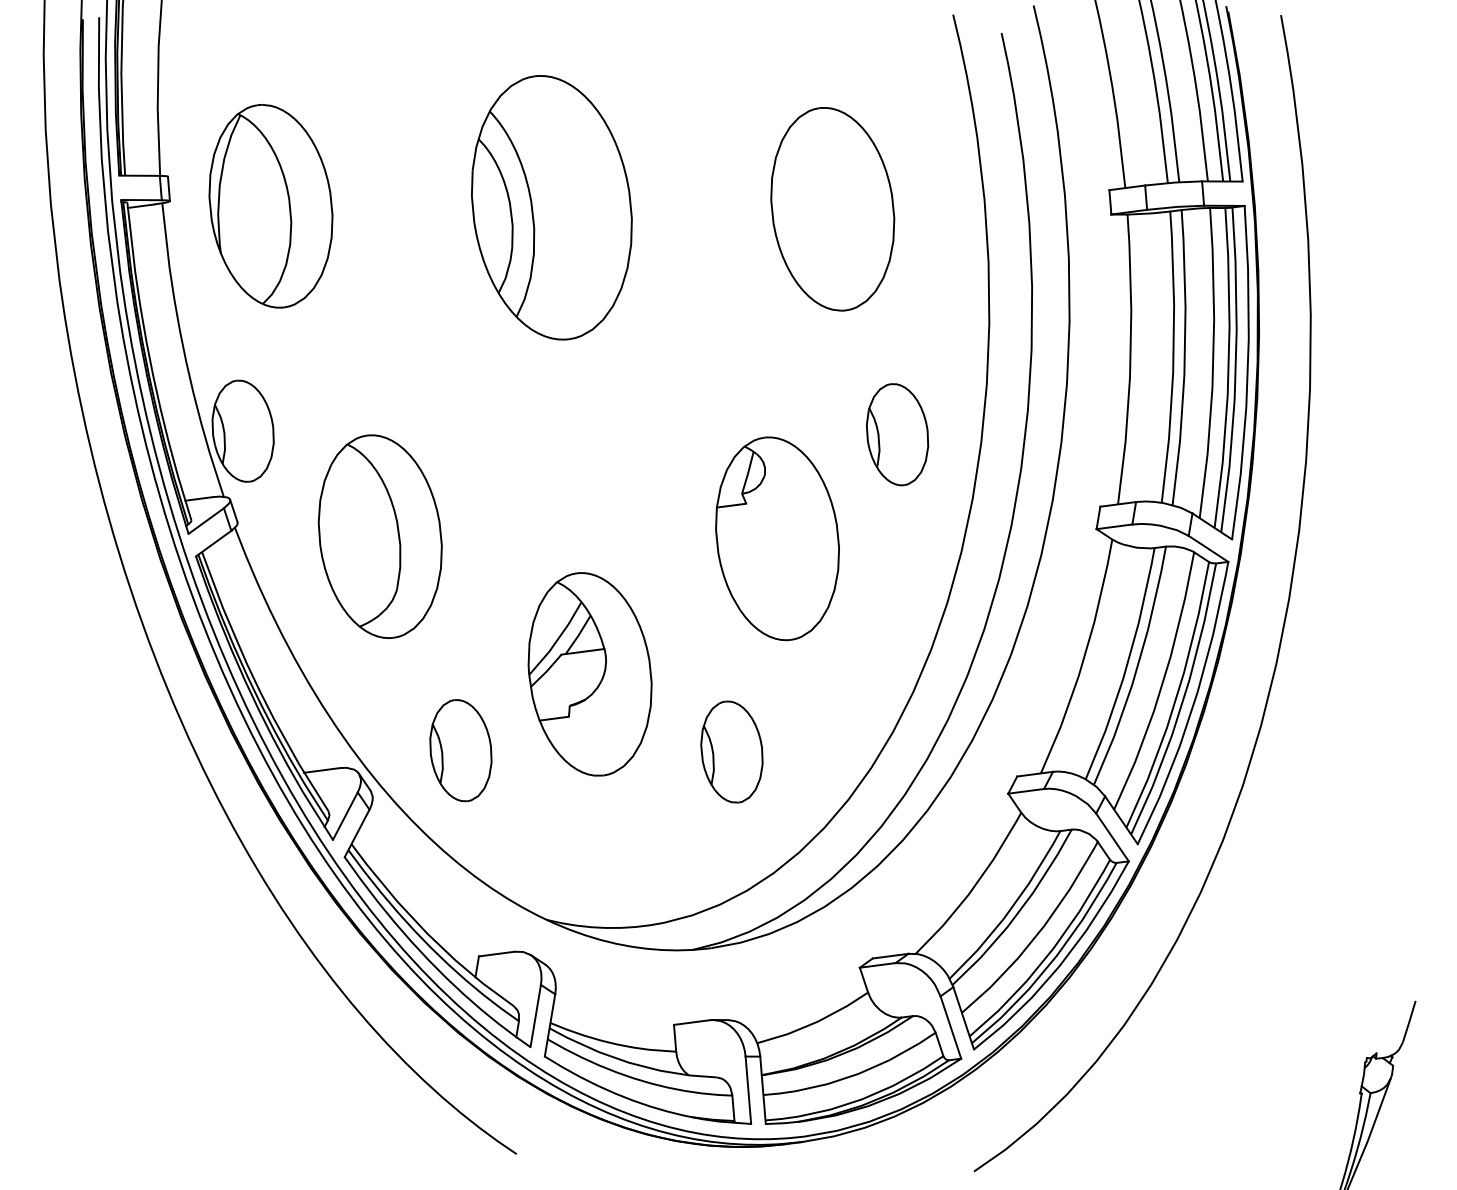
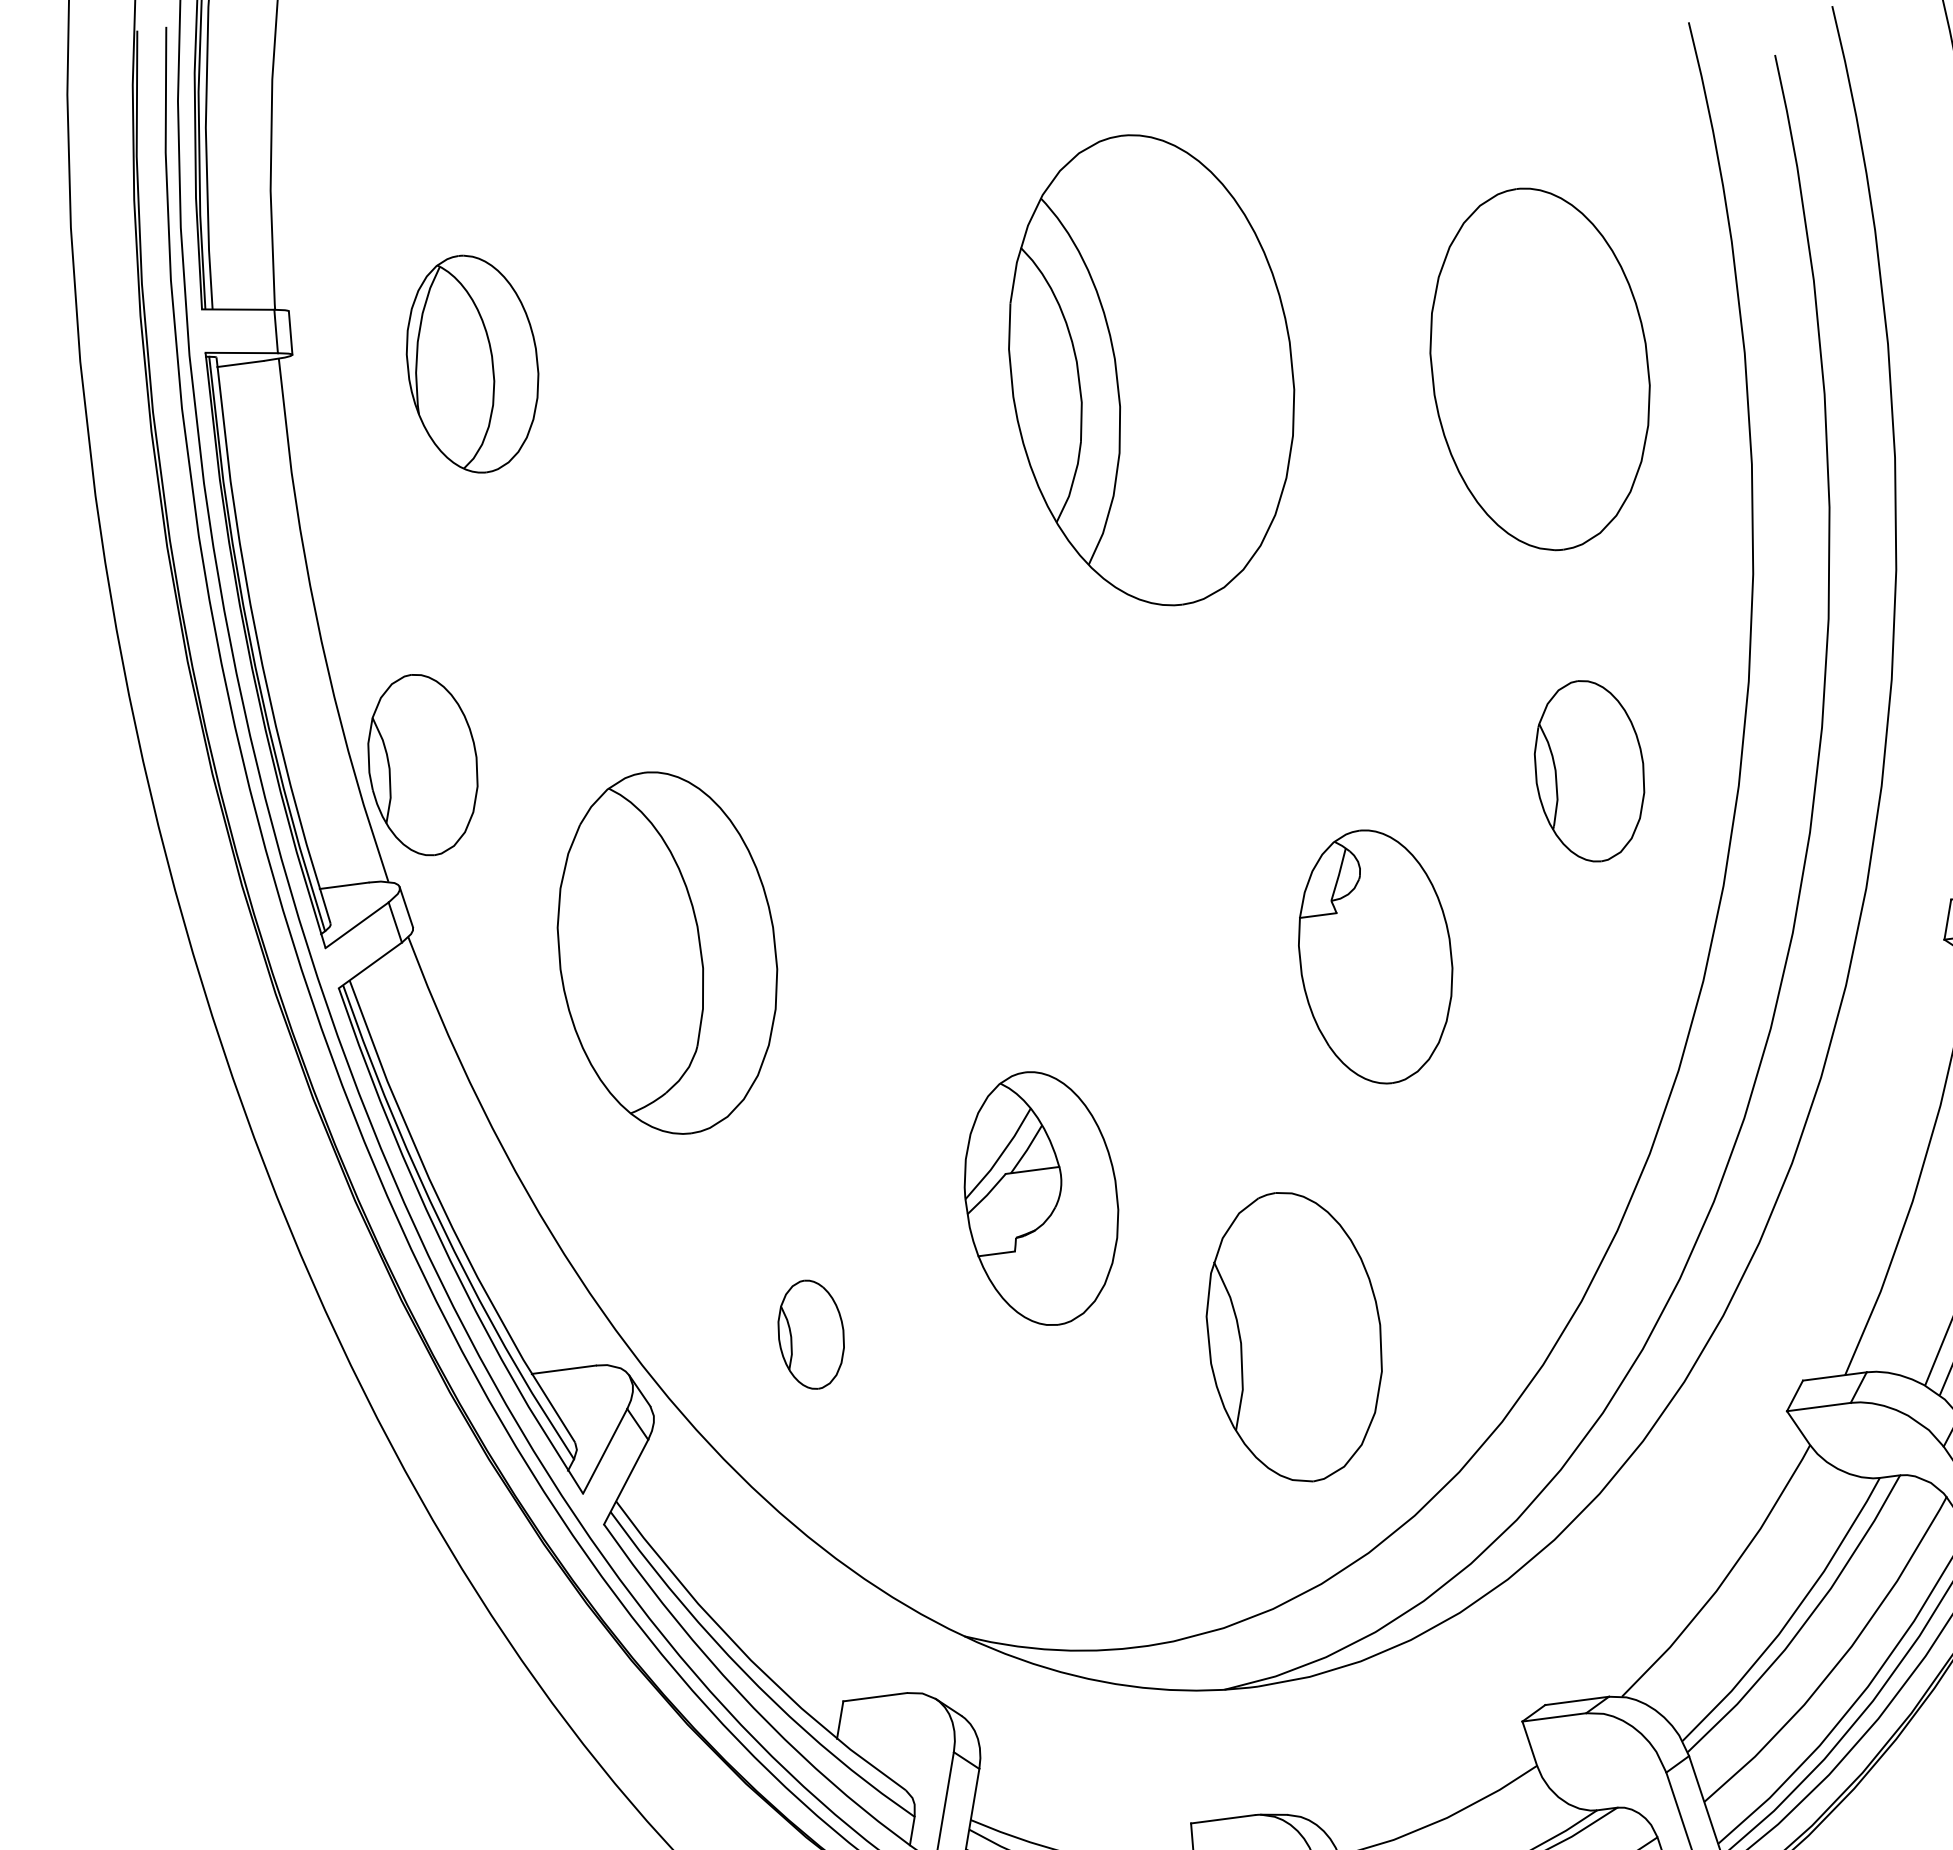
part: (270, 206) -> (471, 364), size x0.6
part: (551, 207) -> (1150, 369), moved
part: (832, 209) -> (1539, 369), moved
part: (777, 538) -> (1375, 956), size x0.7
part: (589, 674) -> (1040, 1198), size x0.7
part: (460, 750) -> (810, 1334), size x0.6
part: (731, 751) -> (1293, 1336), size x1.6

